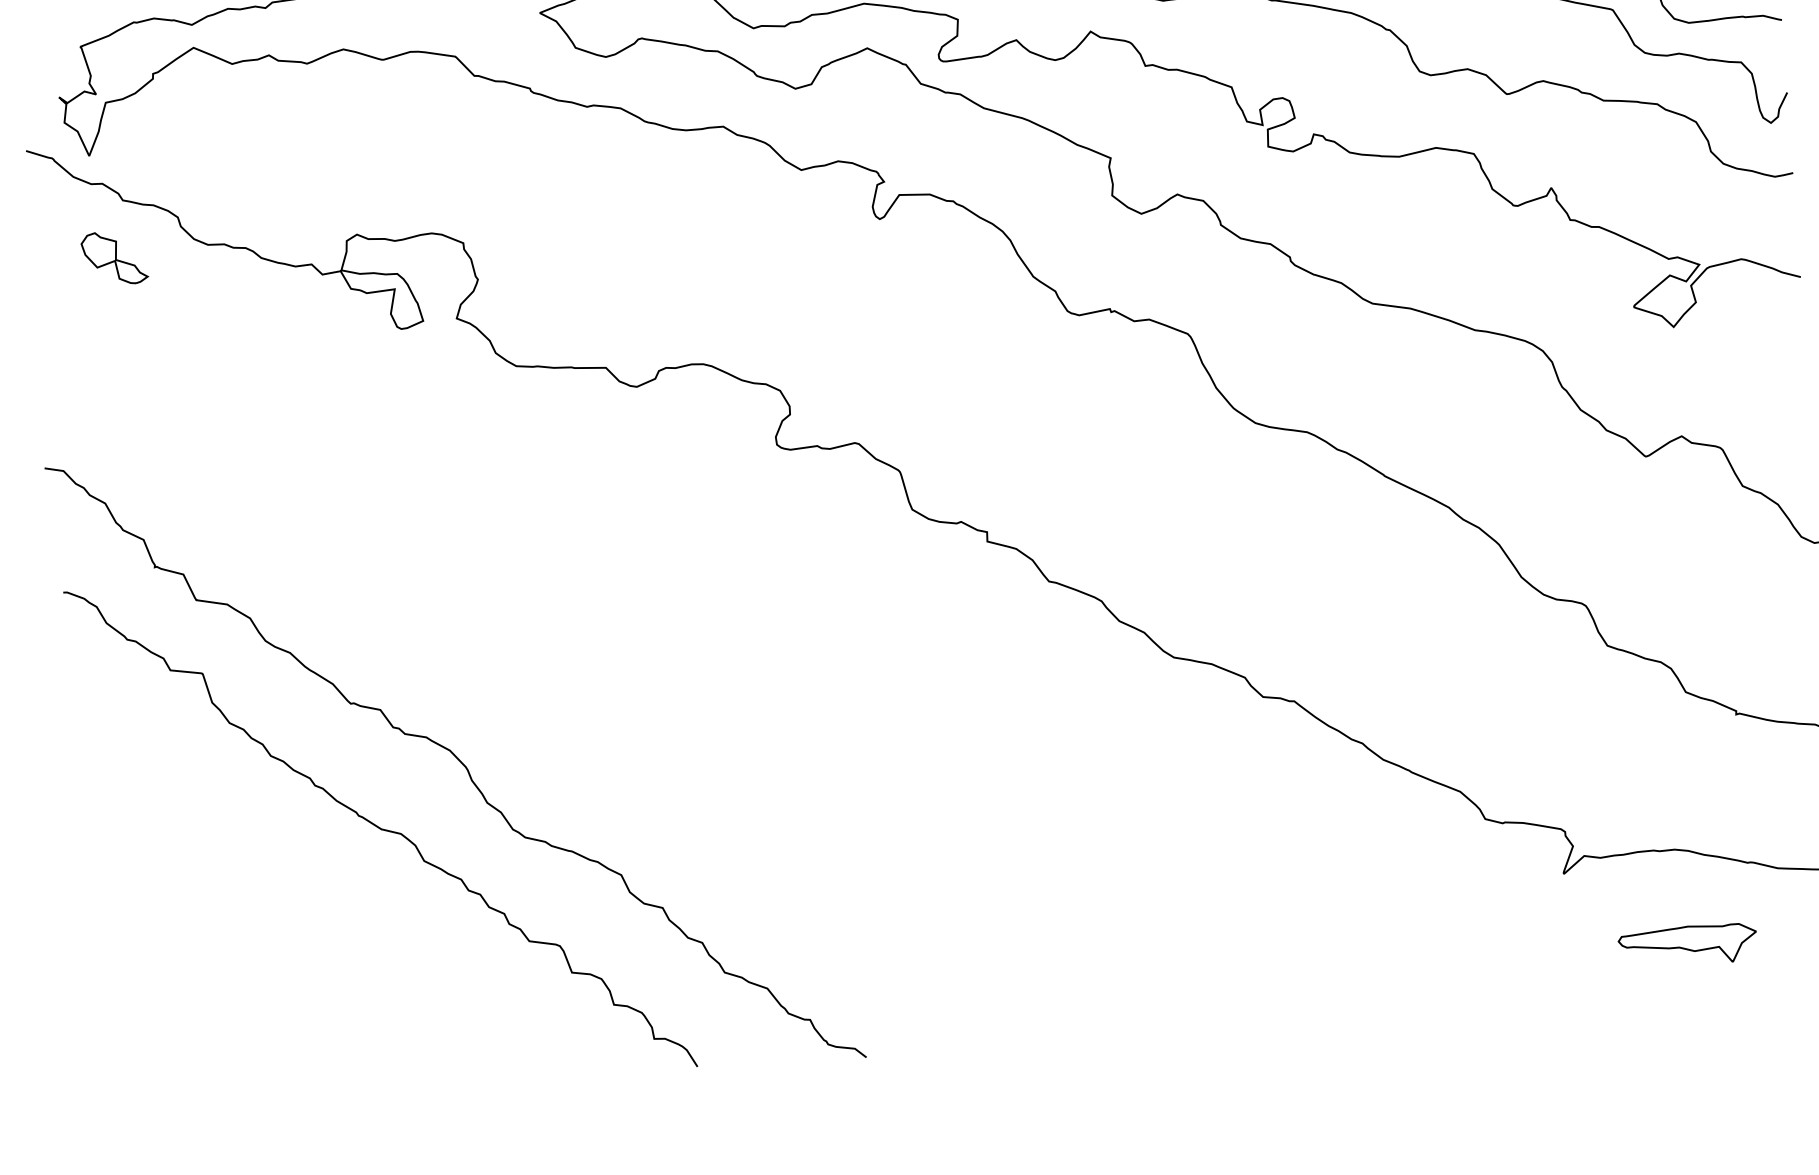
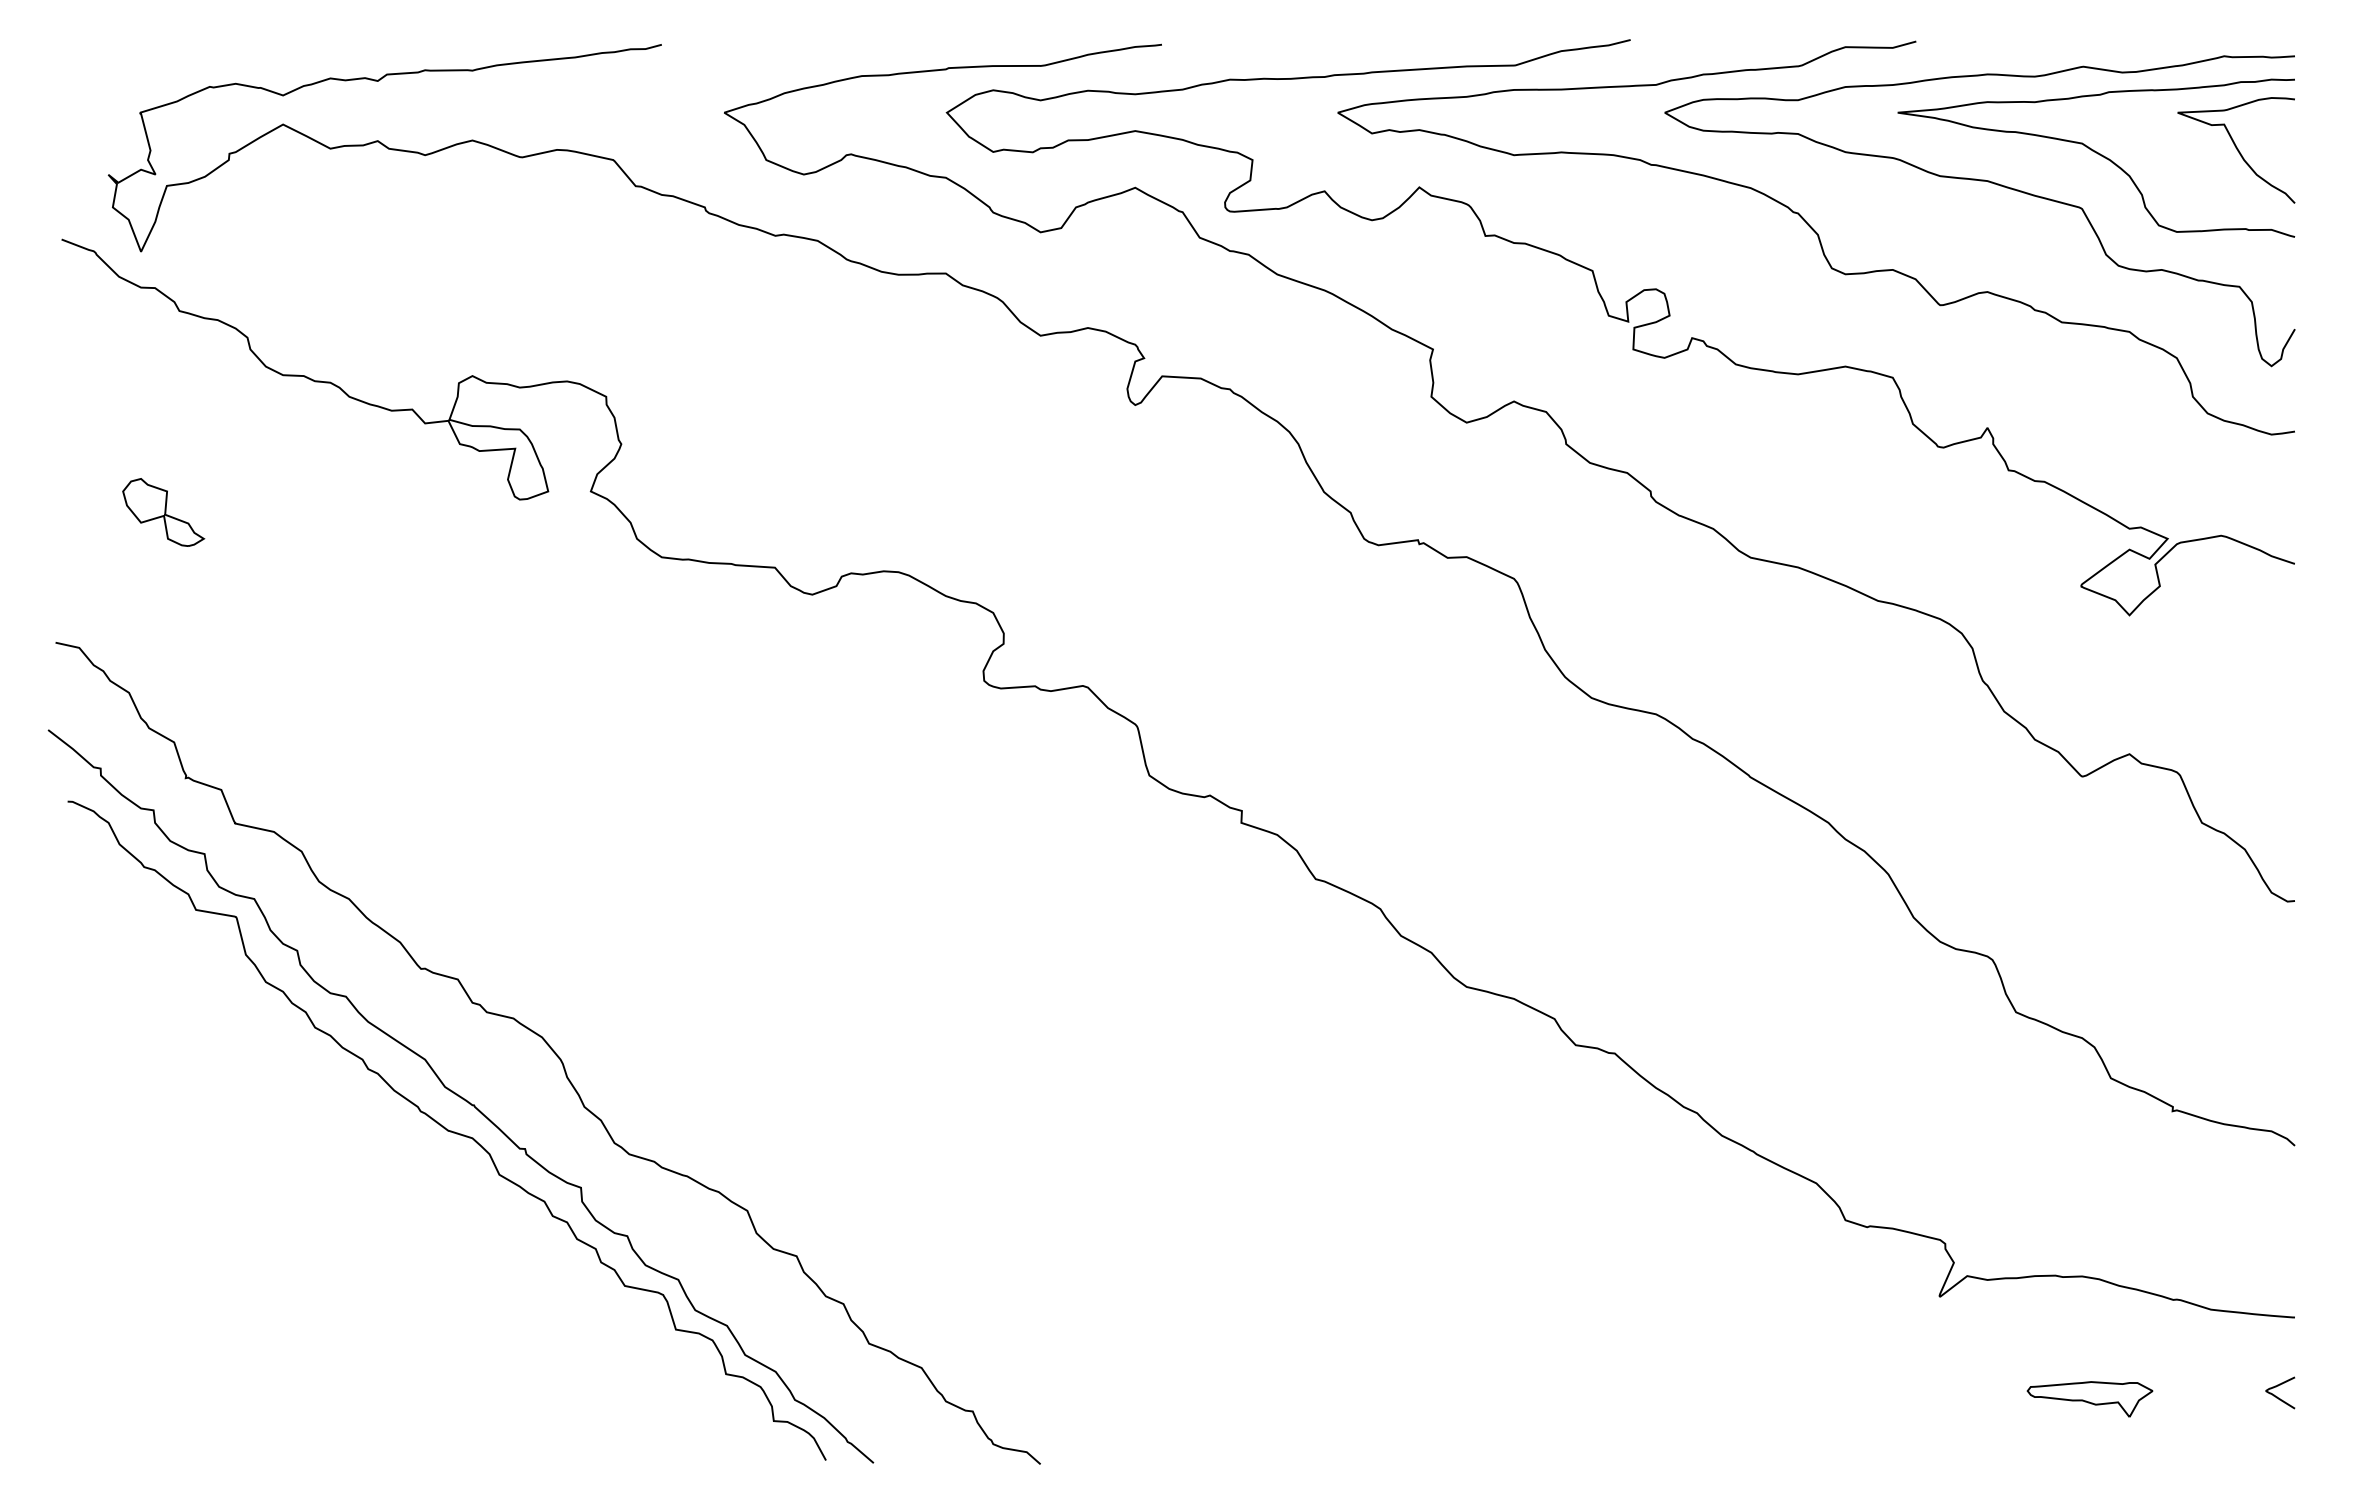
part: (114, 258) -> (163, 512), moved
curve: (389, 801) -> (460, 1096), added
part: (1687, 945) -> (2089, 1399), size x0.71

